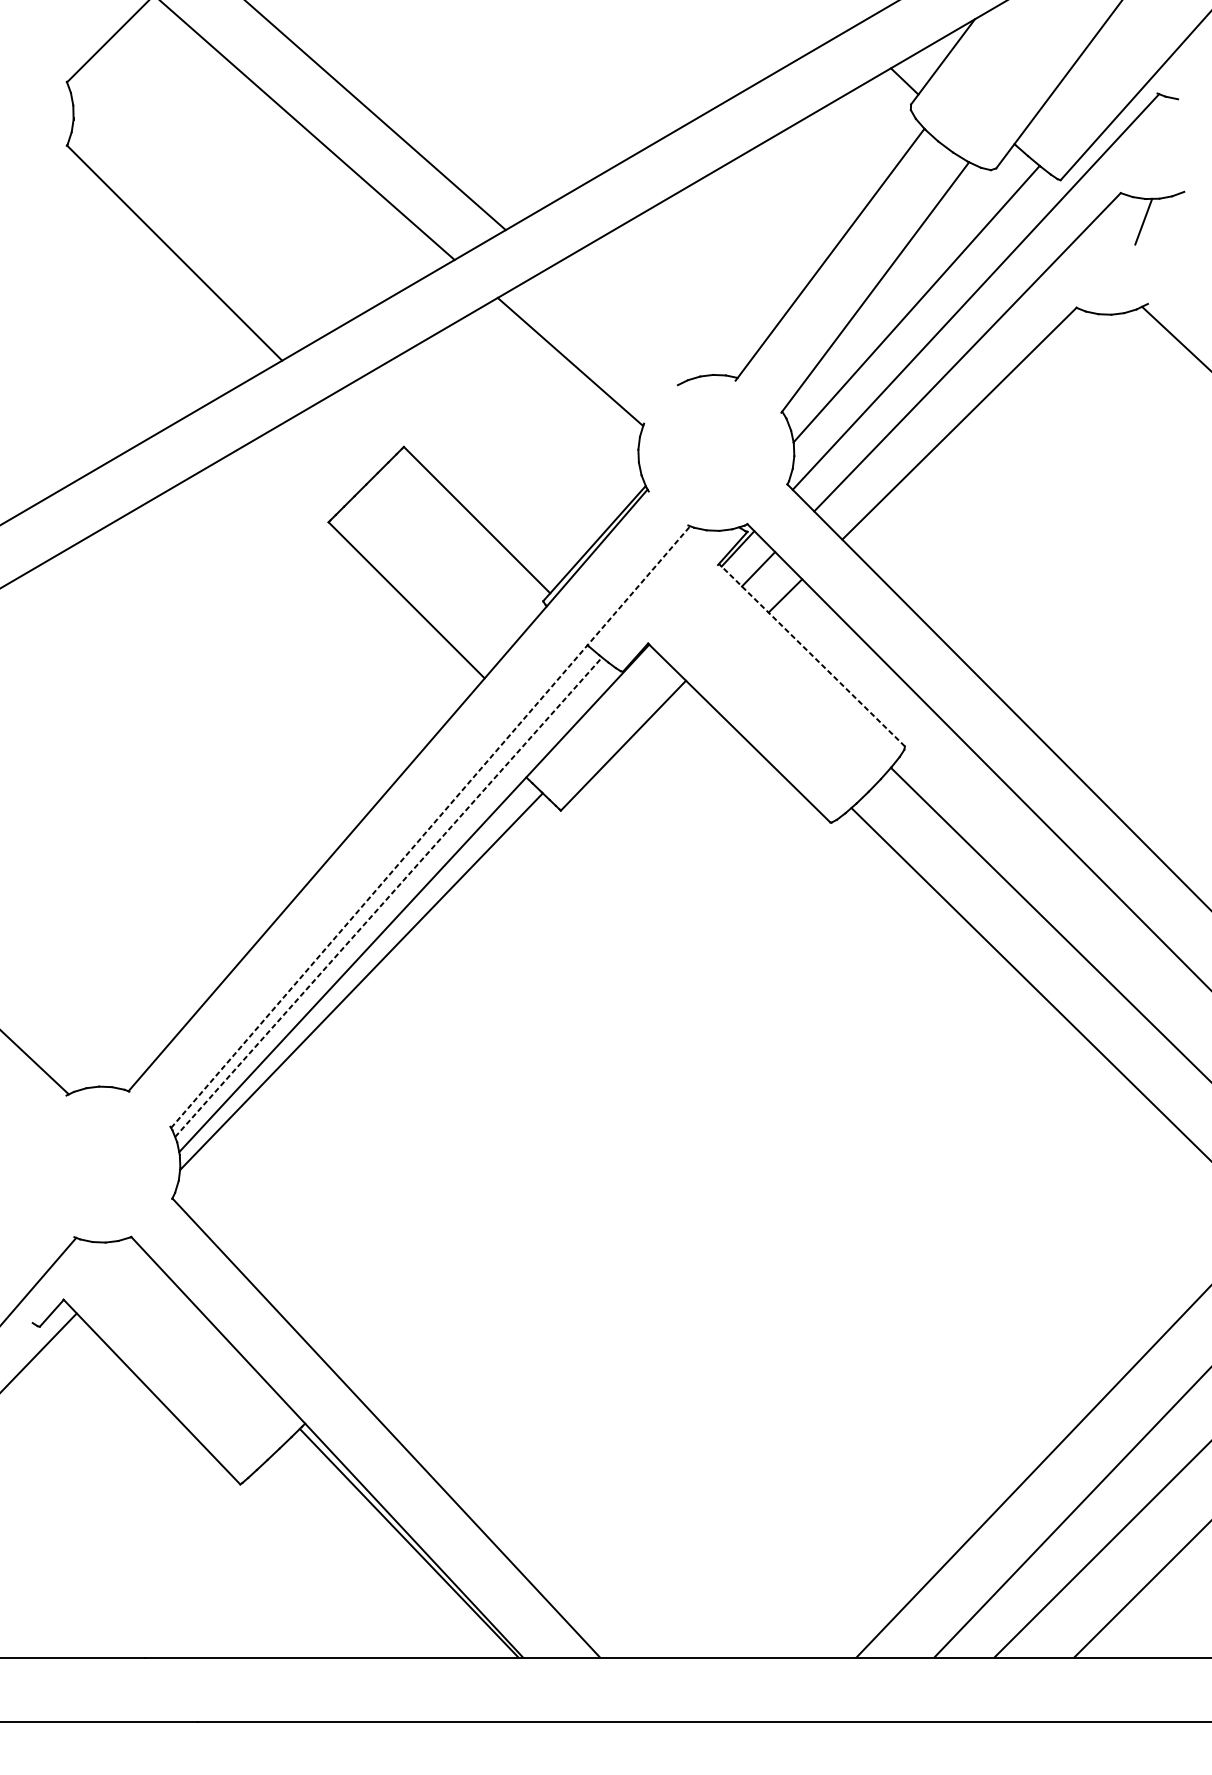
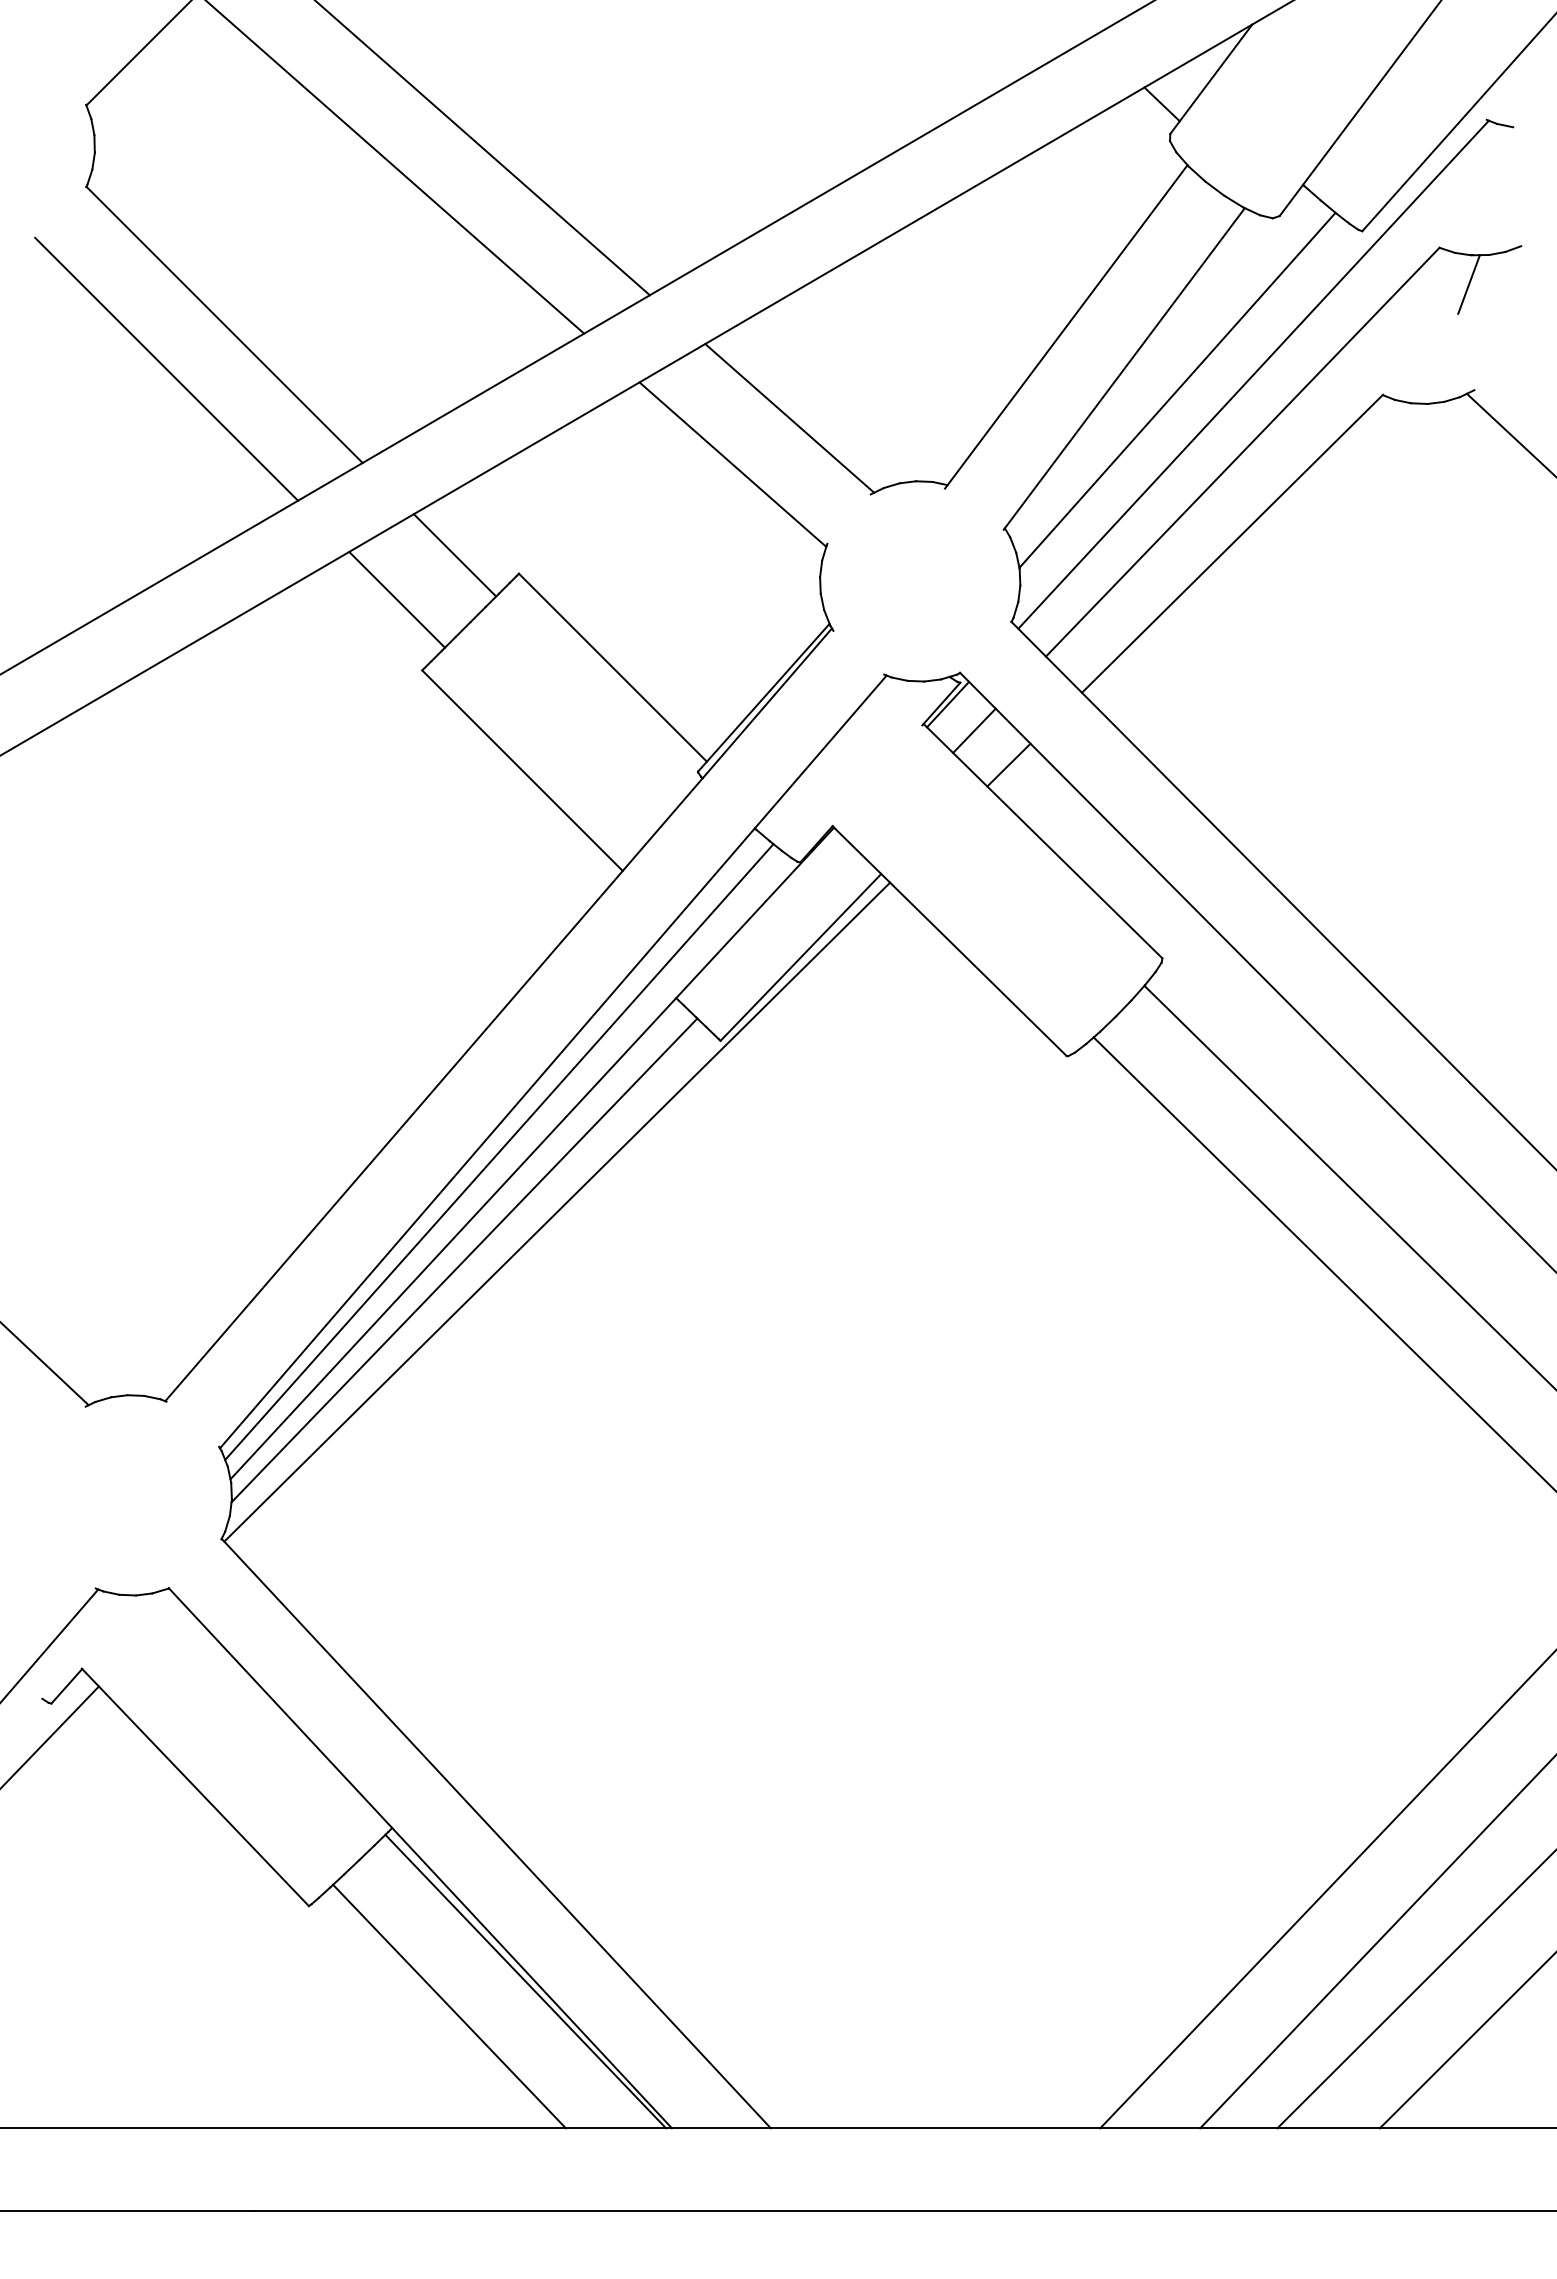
line: (129, 287) -> (166, 368), added
line: (614, 326) -> (789, 418), added
line: (353, 432) -> (454, 555), added
line: (309, 467) -> (397, 599), added
line: (811, 654) -> (1042, 840), dashed -> solid
line: (430, 826) -> (553, 1061), dashed -> solid
line: (388, 896) -> (499, 1151), dashed -> solid
line: (433, 943) -> (557, 1211), added
line: (349, 1562) -> (449, 2006), added

